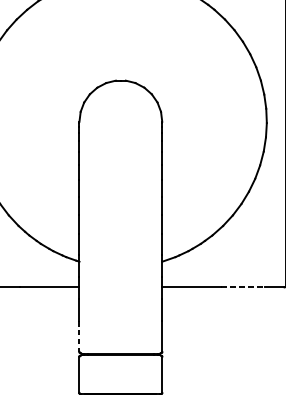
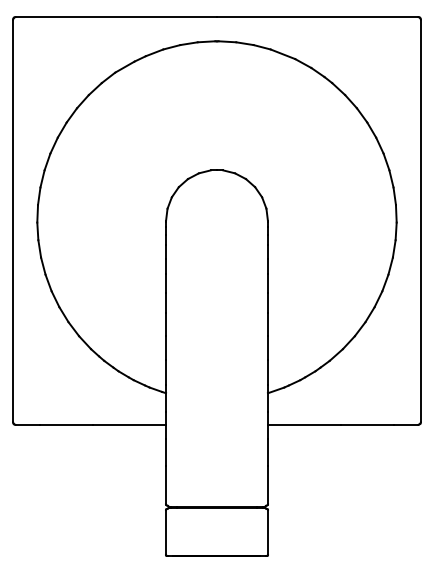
line: (243, 287) -> (367, 424), dashed -> solid
line: (79, 336) -> (166, 485), dashed -> solid

